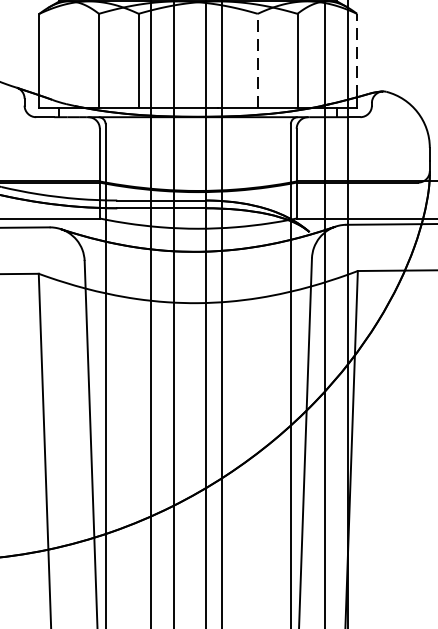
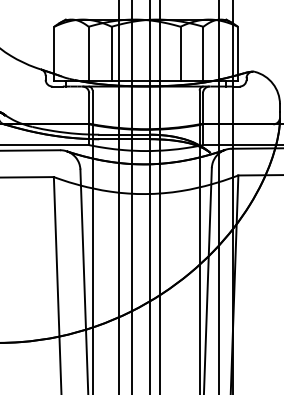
line: (356, 54) -> (237, 50), dashed -> solid
line: (257, 60) -> (180, 53), dashed -> solid

